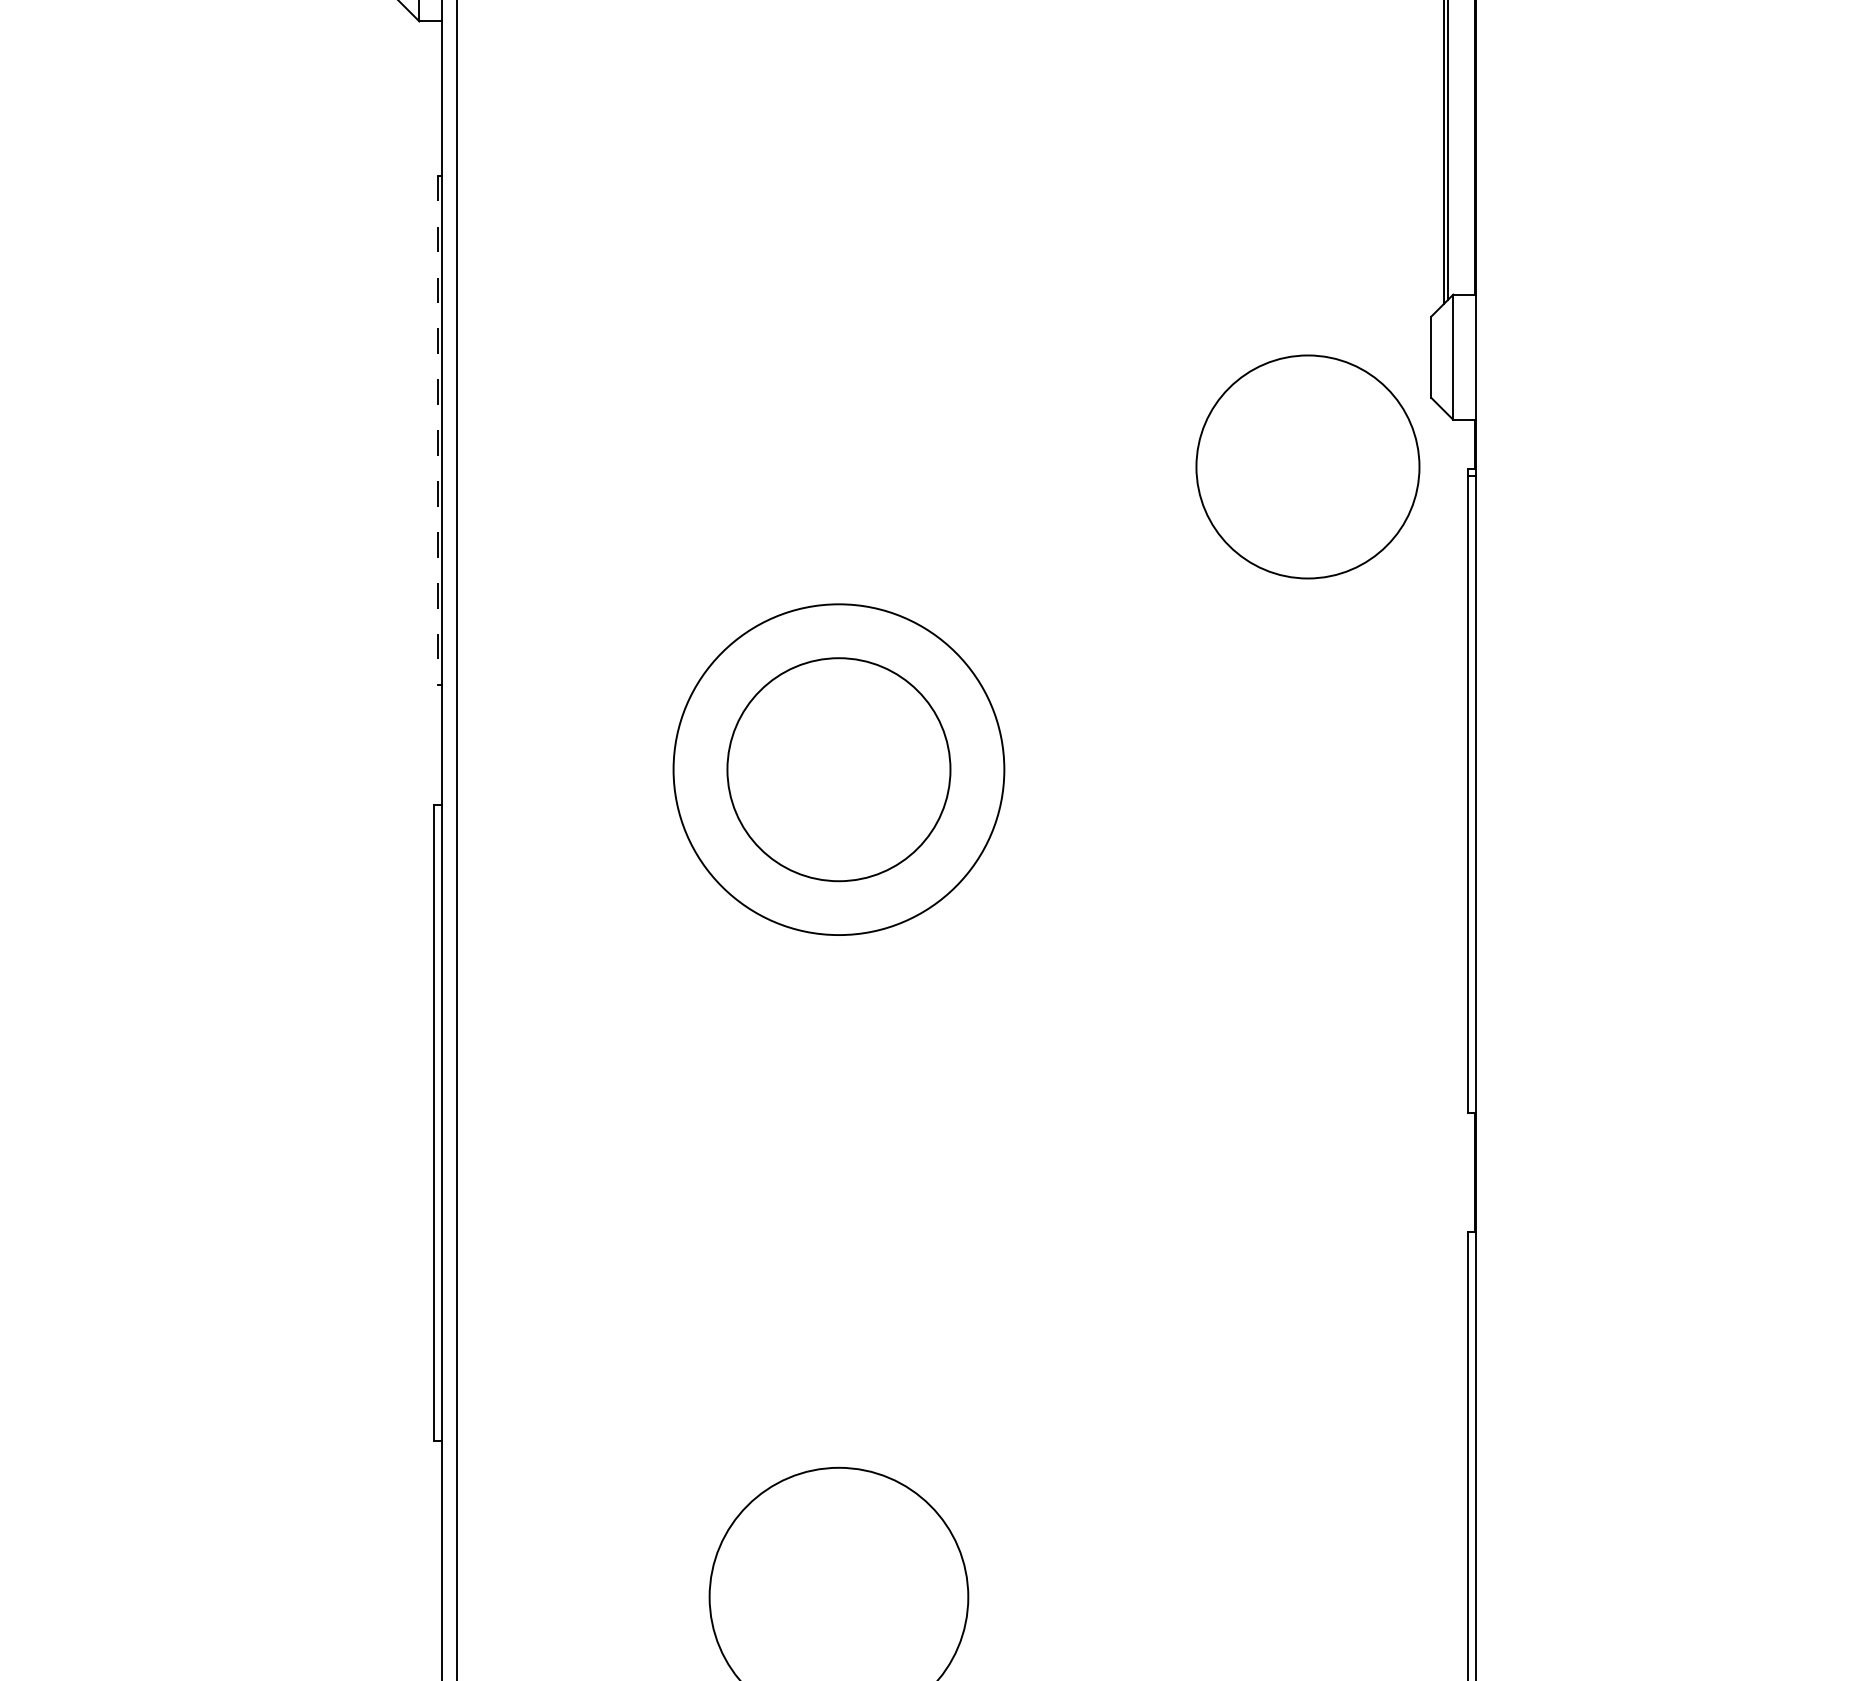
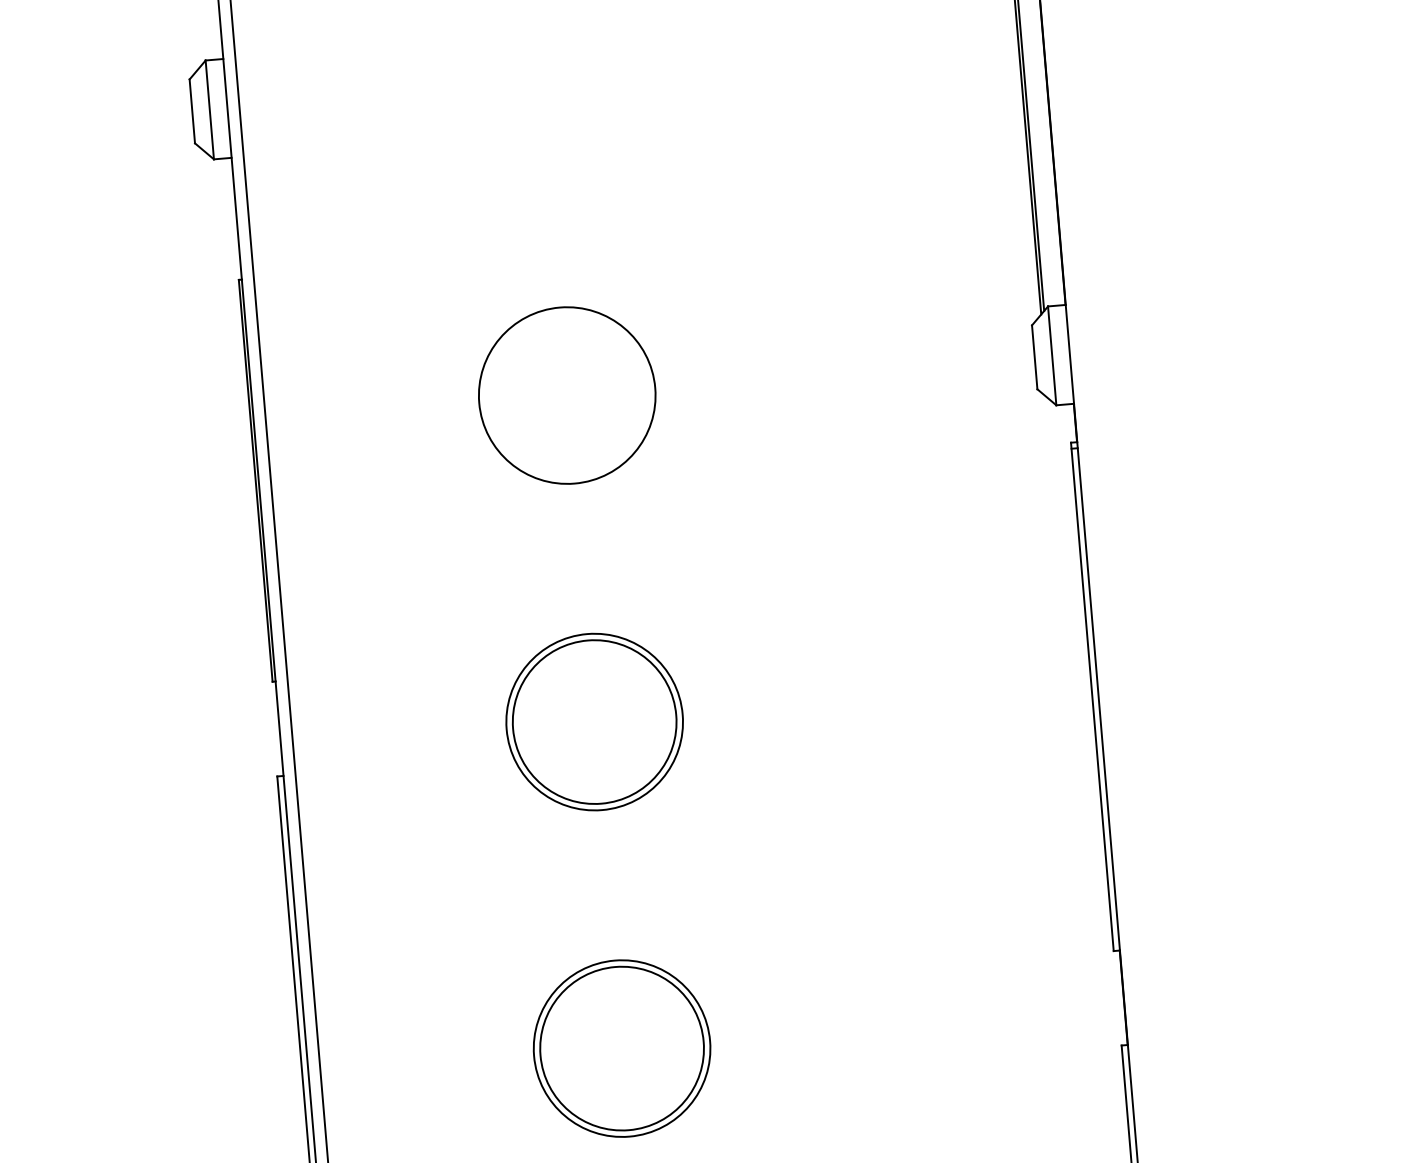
line: (437, 430) -> (255, 480), dashed -> solid
circle: (1307, 466) -> (566, 395), moved
circle: (838, 769) -> (594, 721), size x0.62
part: (838, 1183) -> (621, 1048), added

